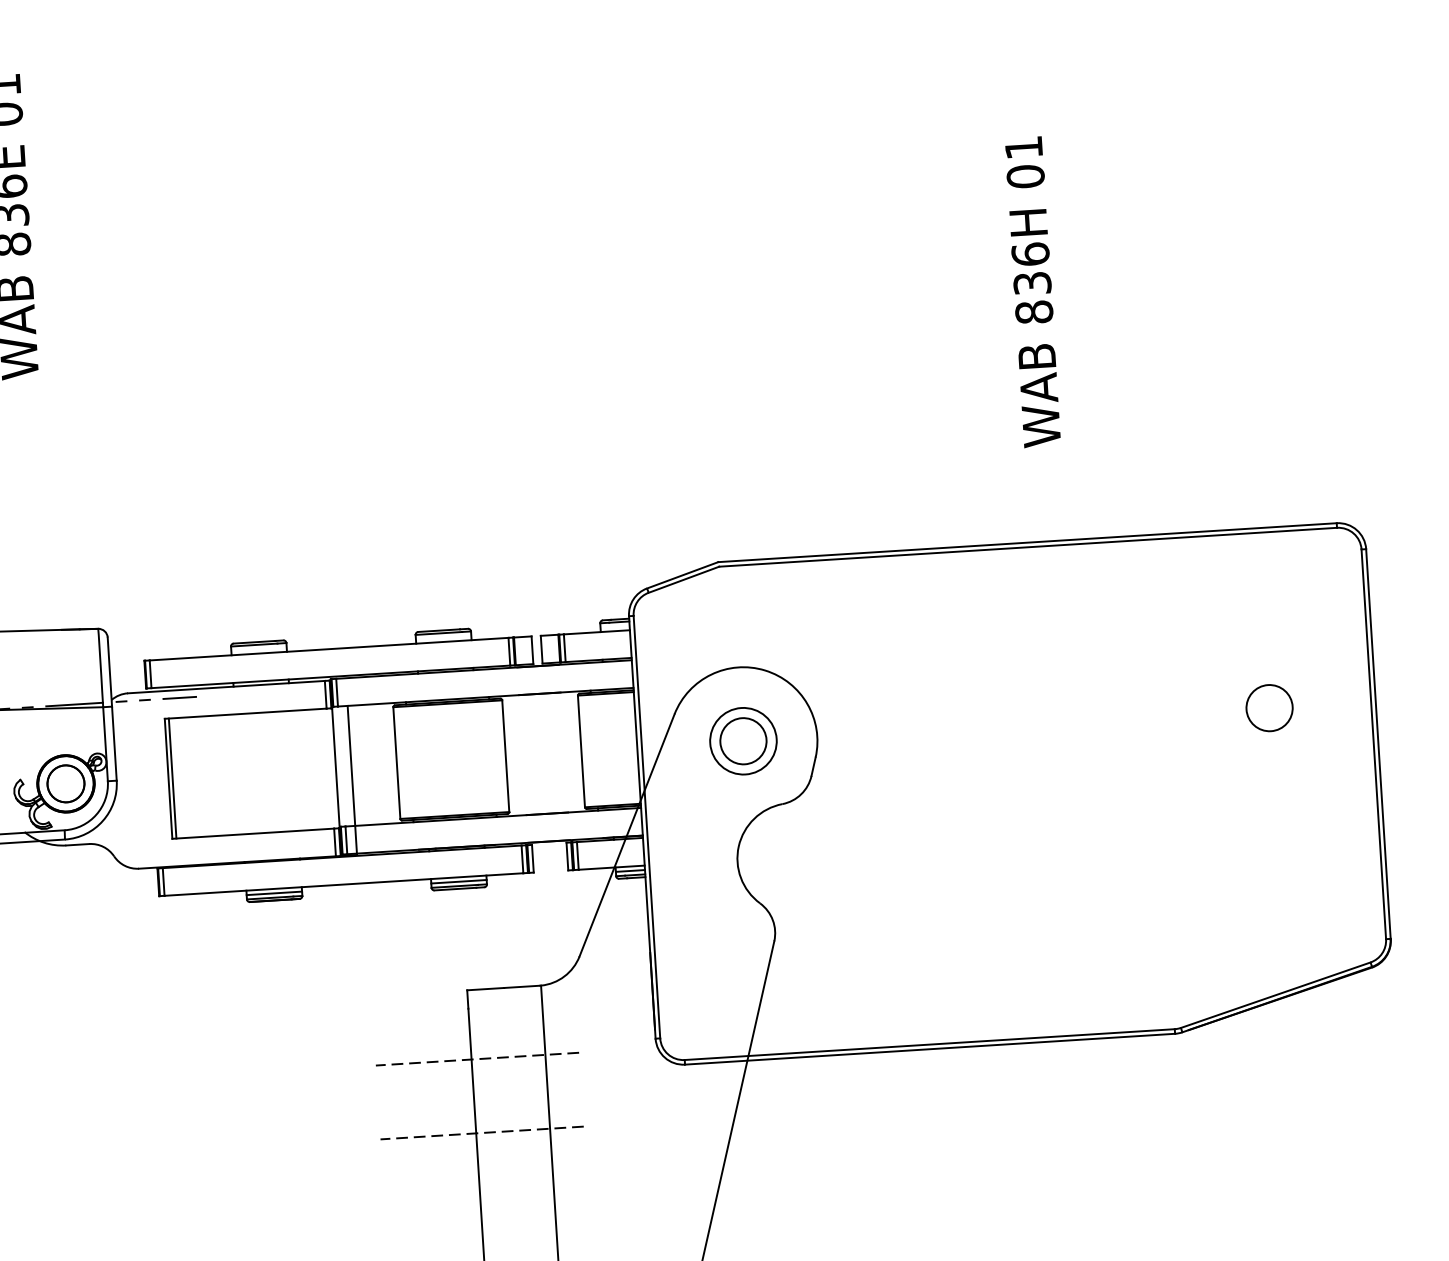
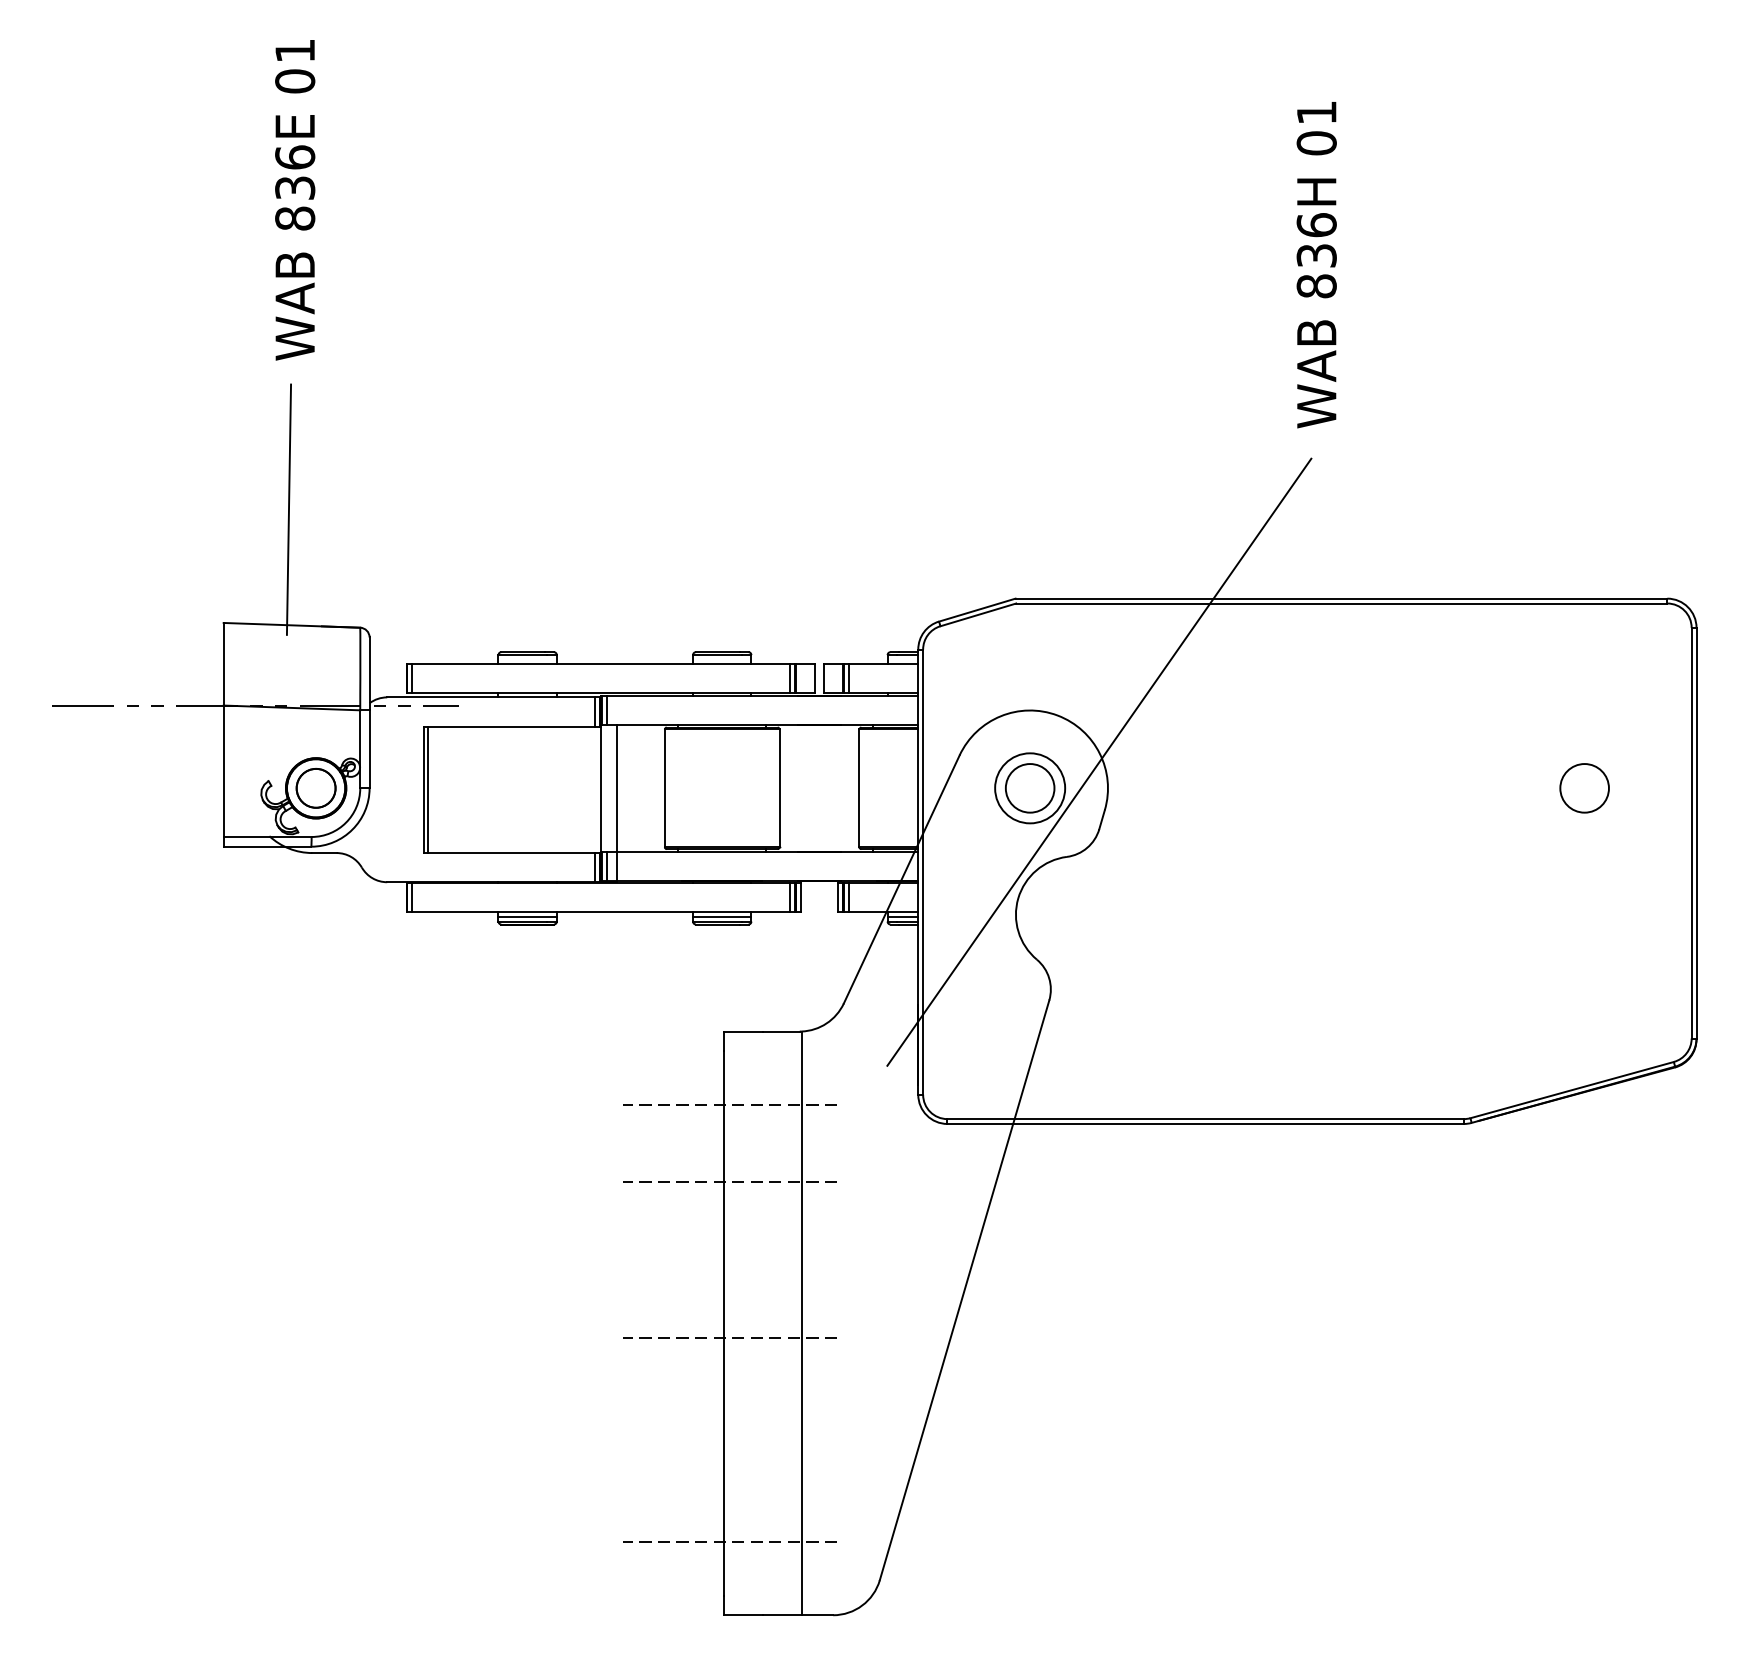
text: (1032, 292) -> (1316, 265), moved
line: (23, 520) -> (288, 509), added
line: (807, 711) -> (1099, 761), added

